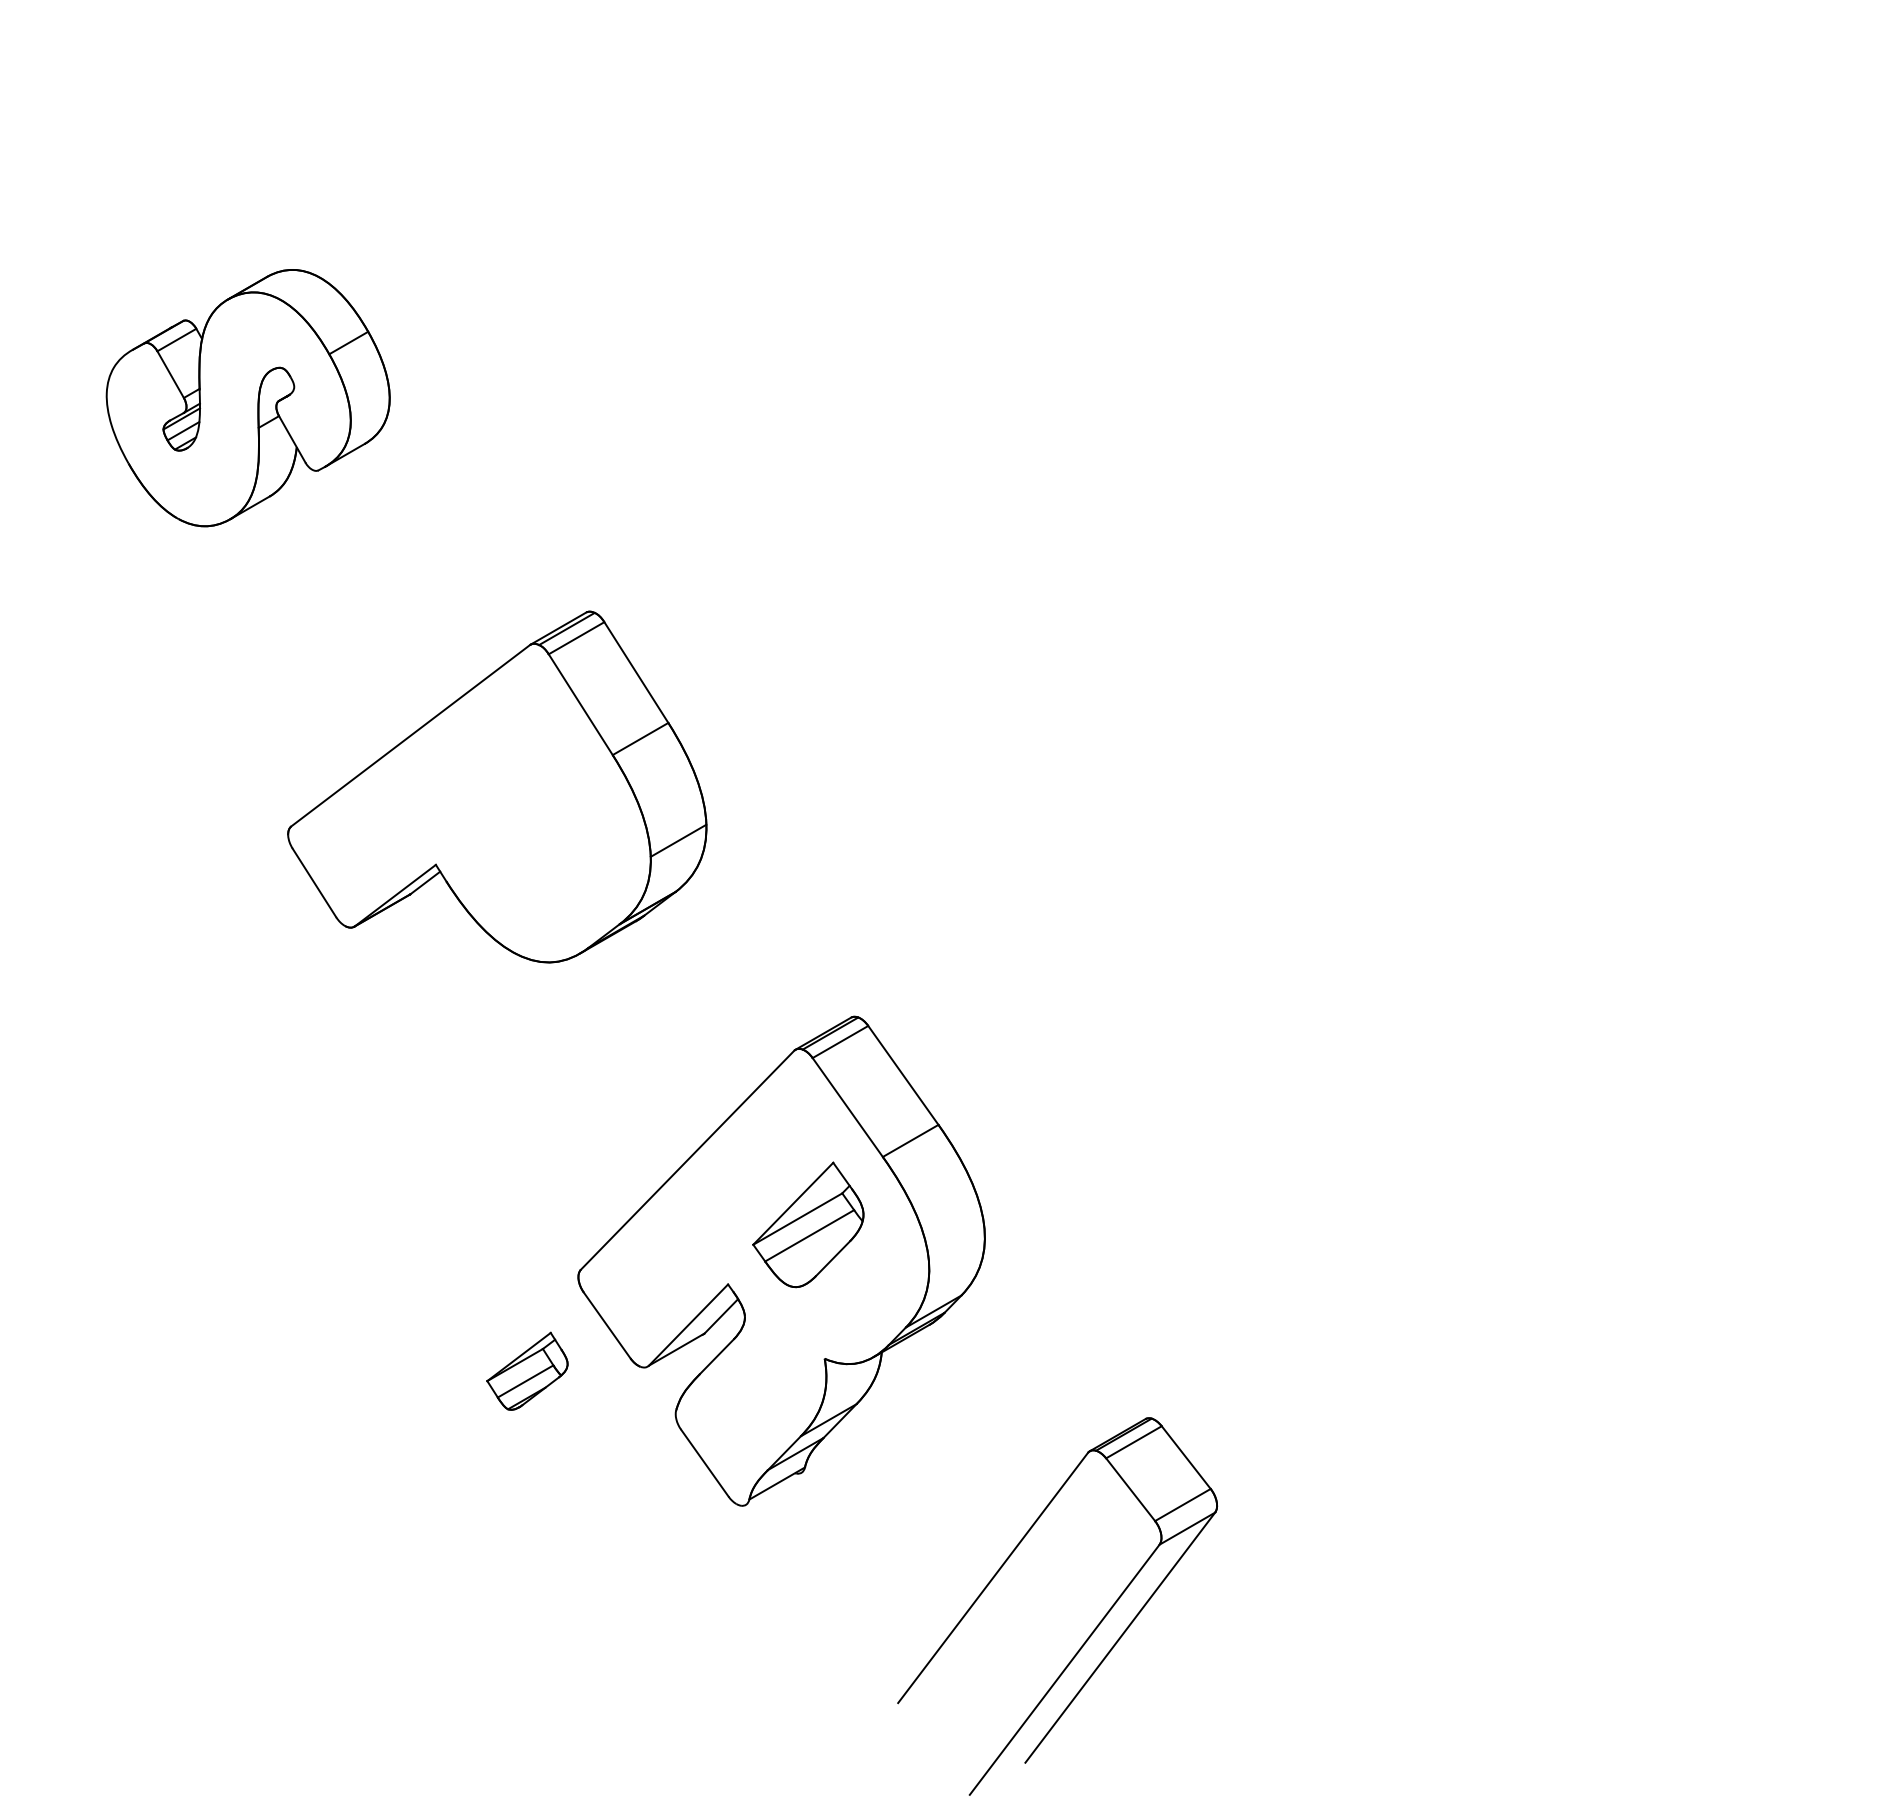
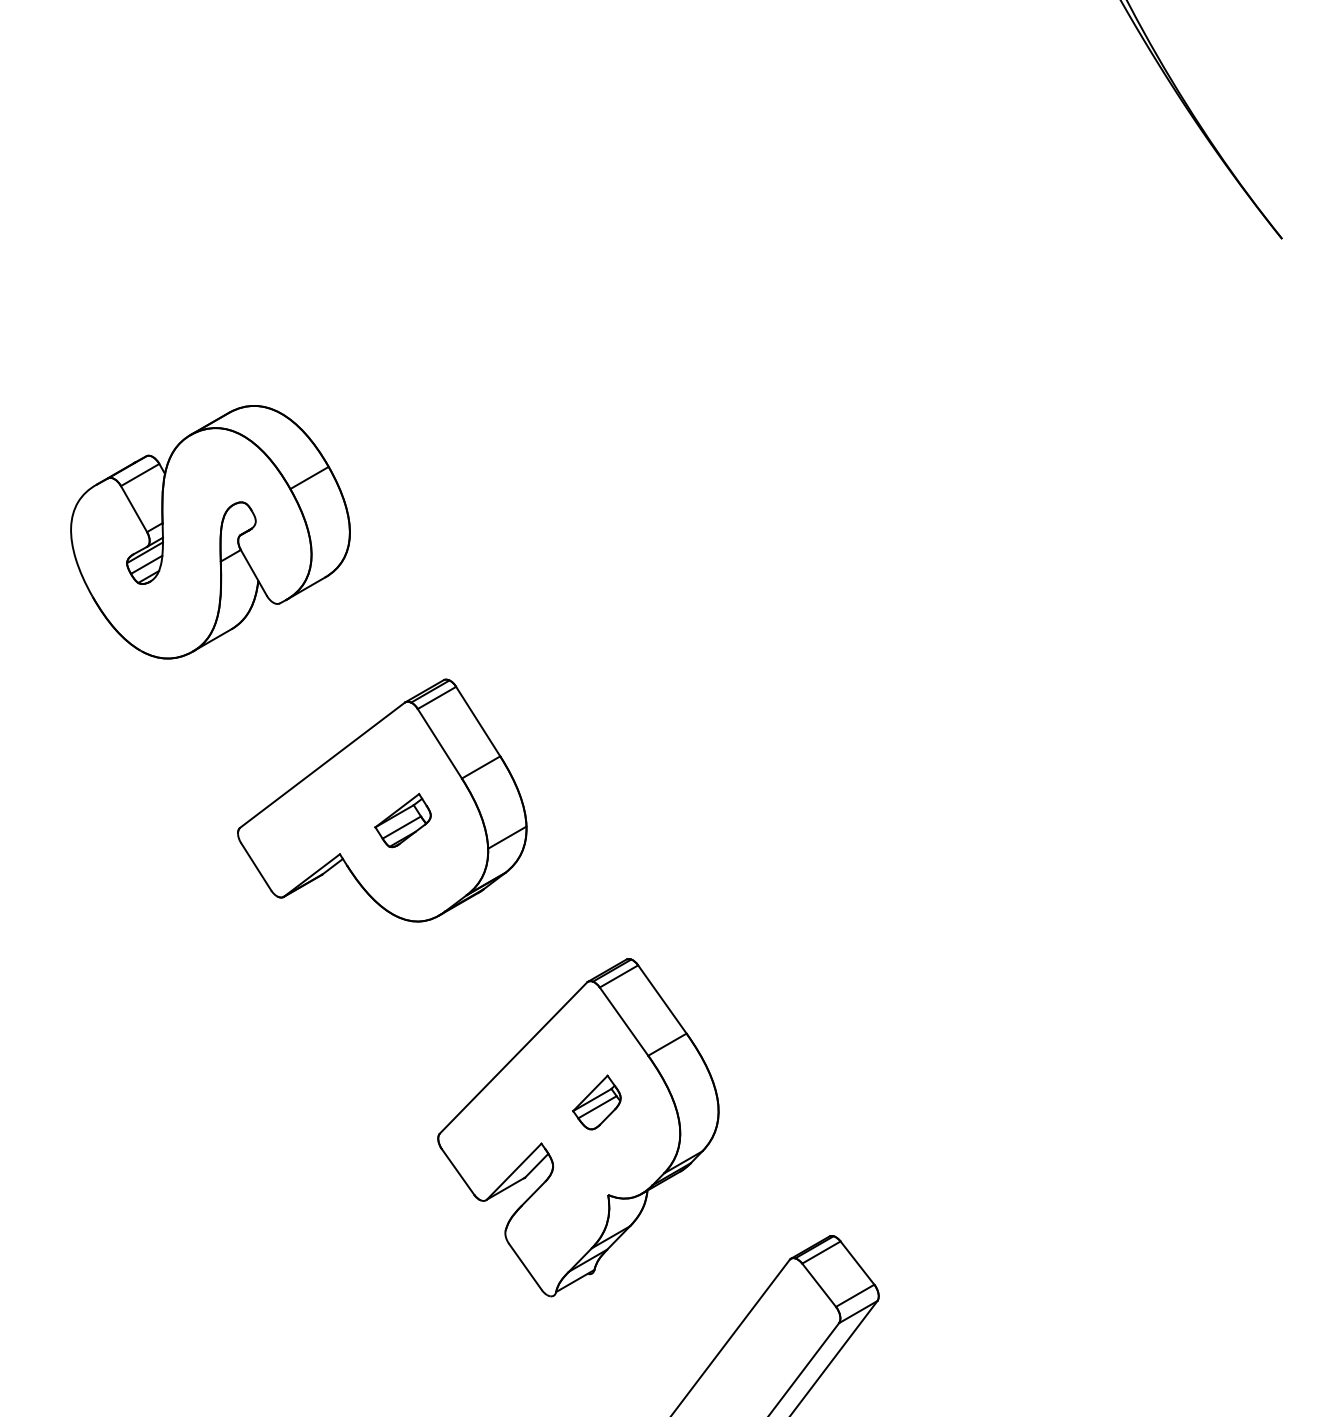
part: (248, 398) -> (210, 532), size x1.43
part: (807, 1224) -> (596, 1102), size x0.62
part: (526, 1371) -> (402, 820), moved

